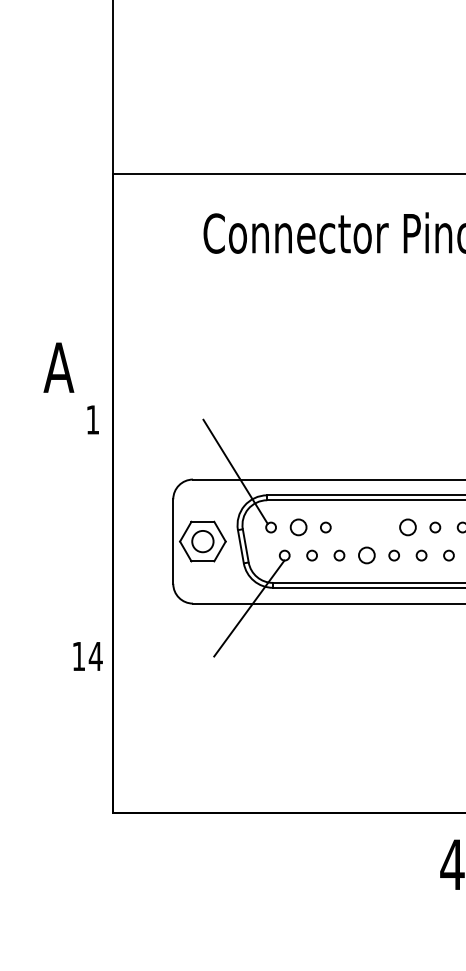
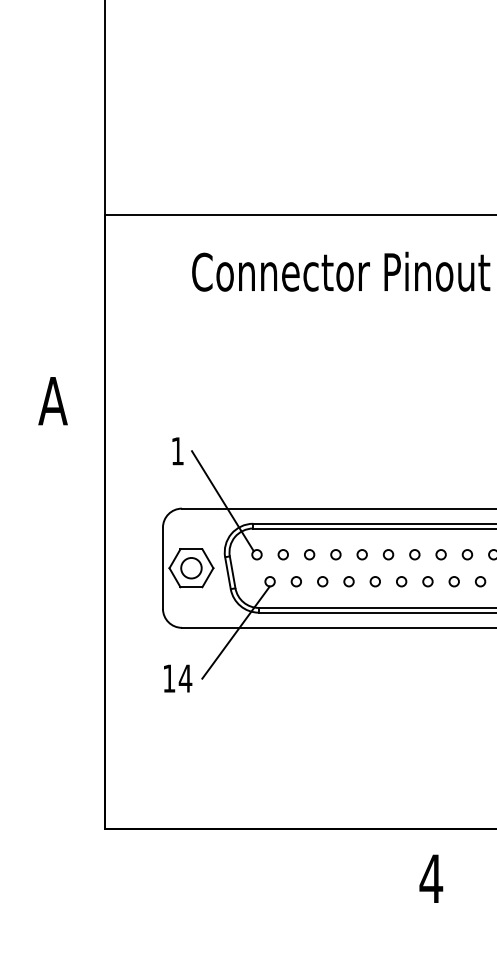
text: (92, 420) -> (177, 451), moved
circle: (297, 527) -> (282, 554), size x0.62
circle: (352, 527) -> (335, 554), added
circle: (379, 527) -> (361, 554), added
circle: (407, 527) -> (388, 554), size x0.62
circle: (366, 555) -> (348, 581), size x0.62
text: (88, 656) -> (178, 678), moved

